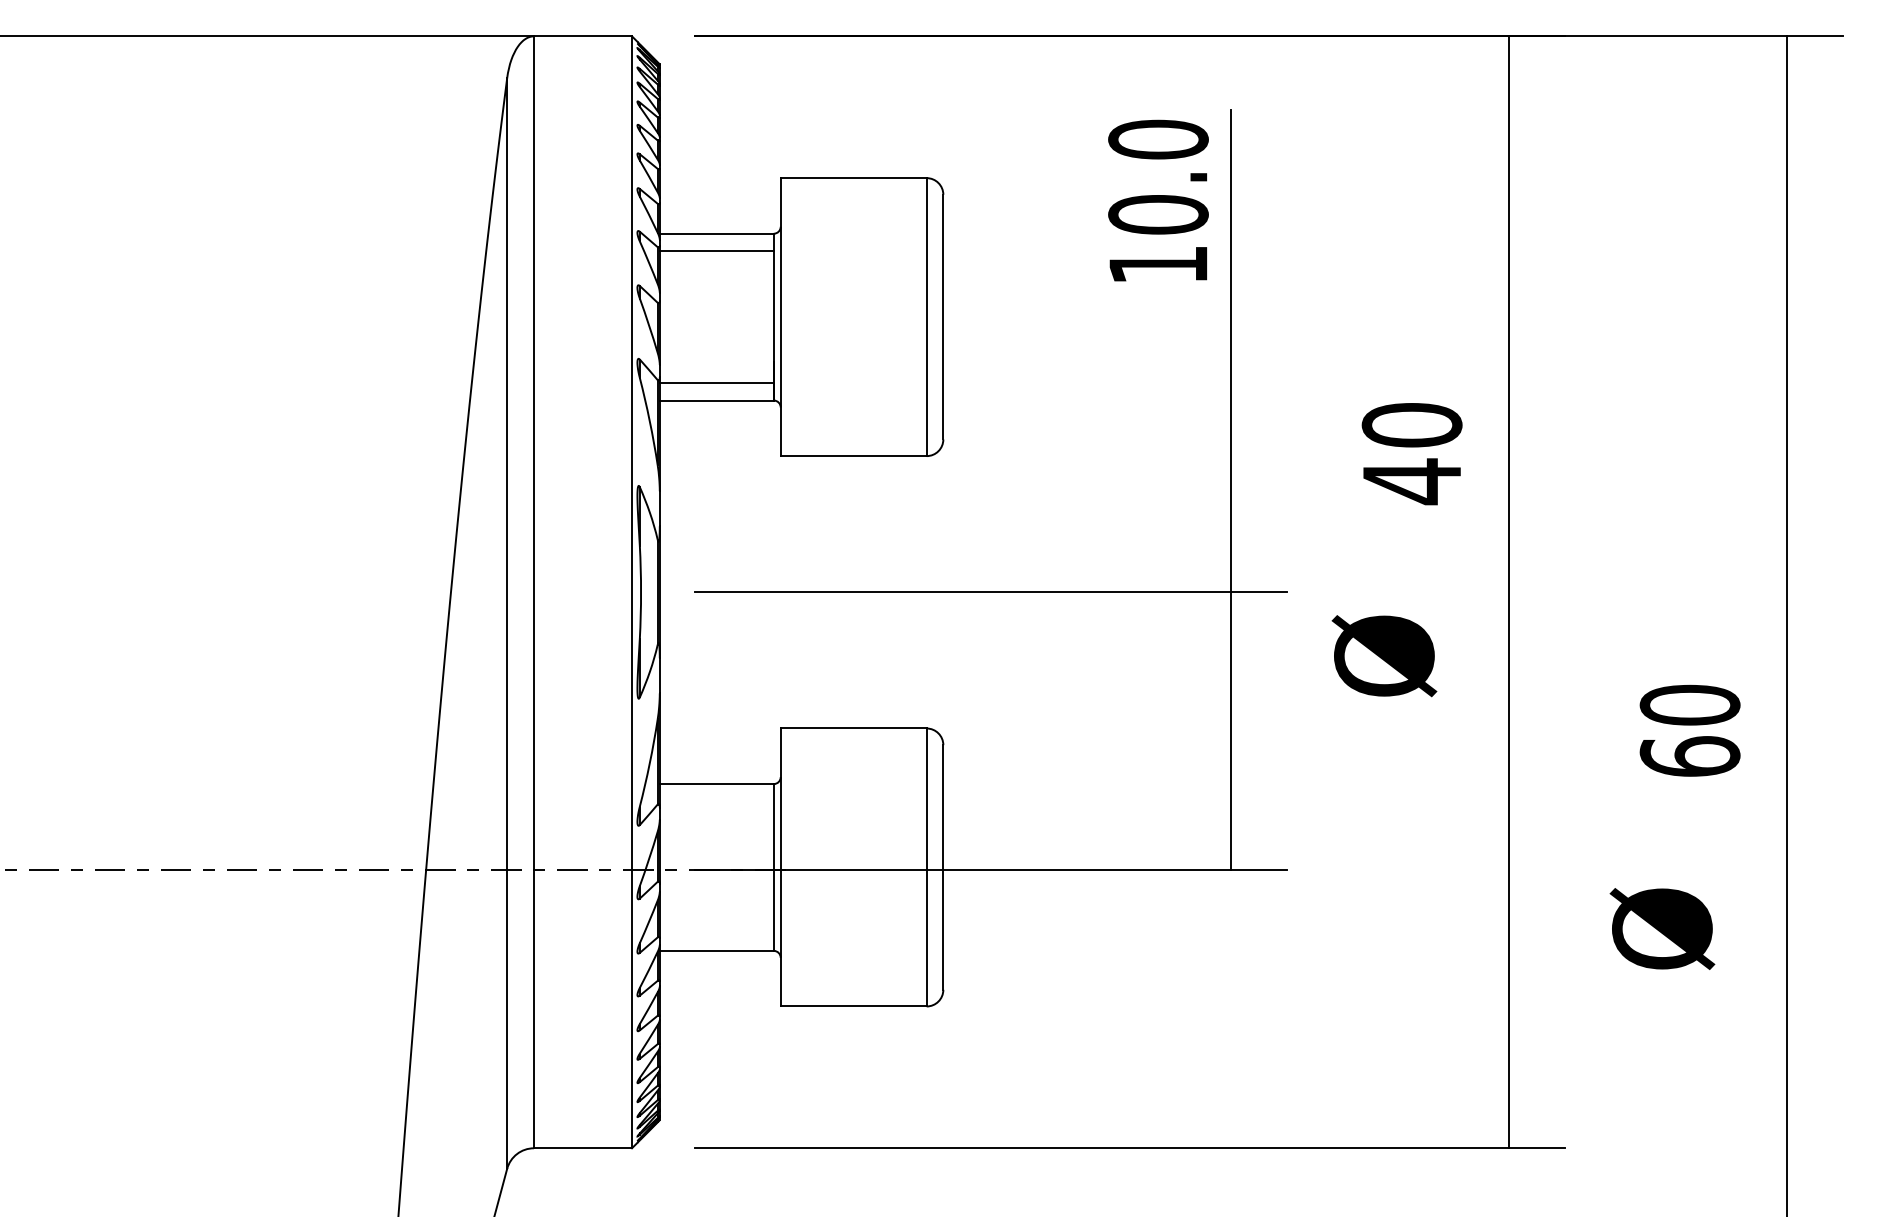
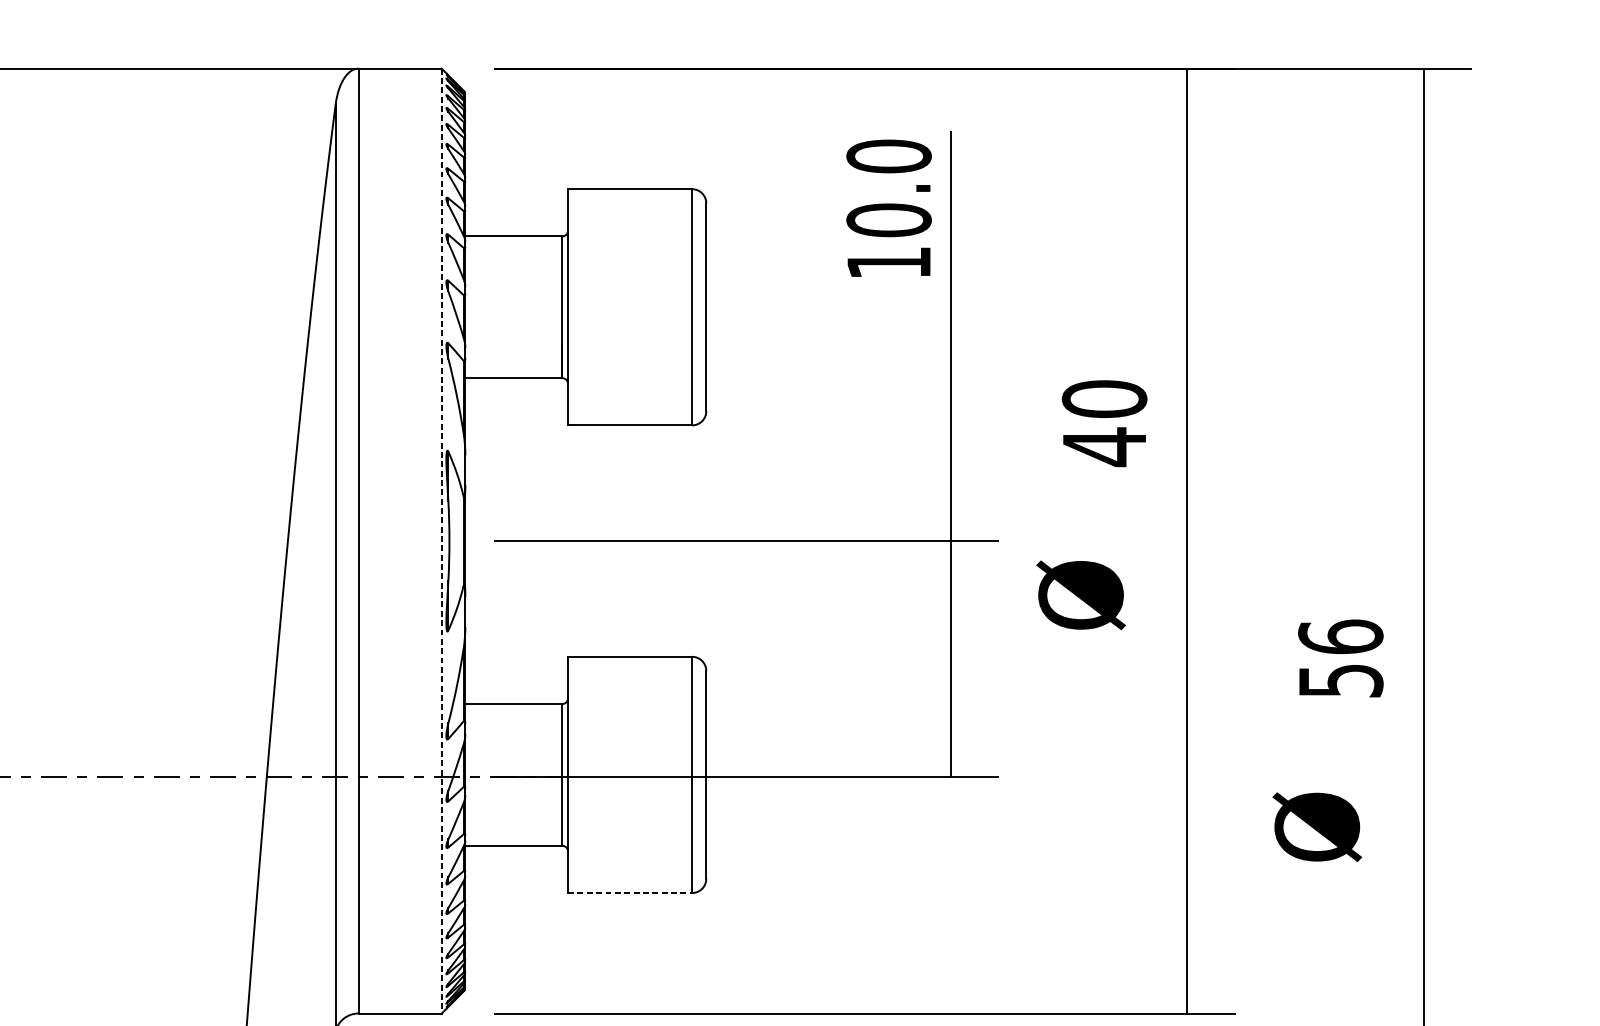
line: (716, 250) -> (513, 250), removed
line: (716, 383) -> (513, 363), removed
line: (632, 592) -> (442, 541), solid -> dashed
text: (1689, 730) -> (1340, 658), 60 -> 56
line: (853, 1006) -> (629, 893), solid -> dashed

